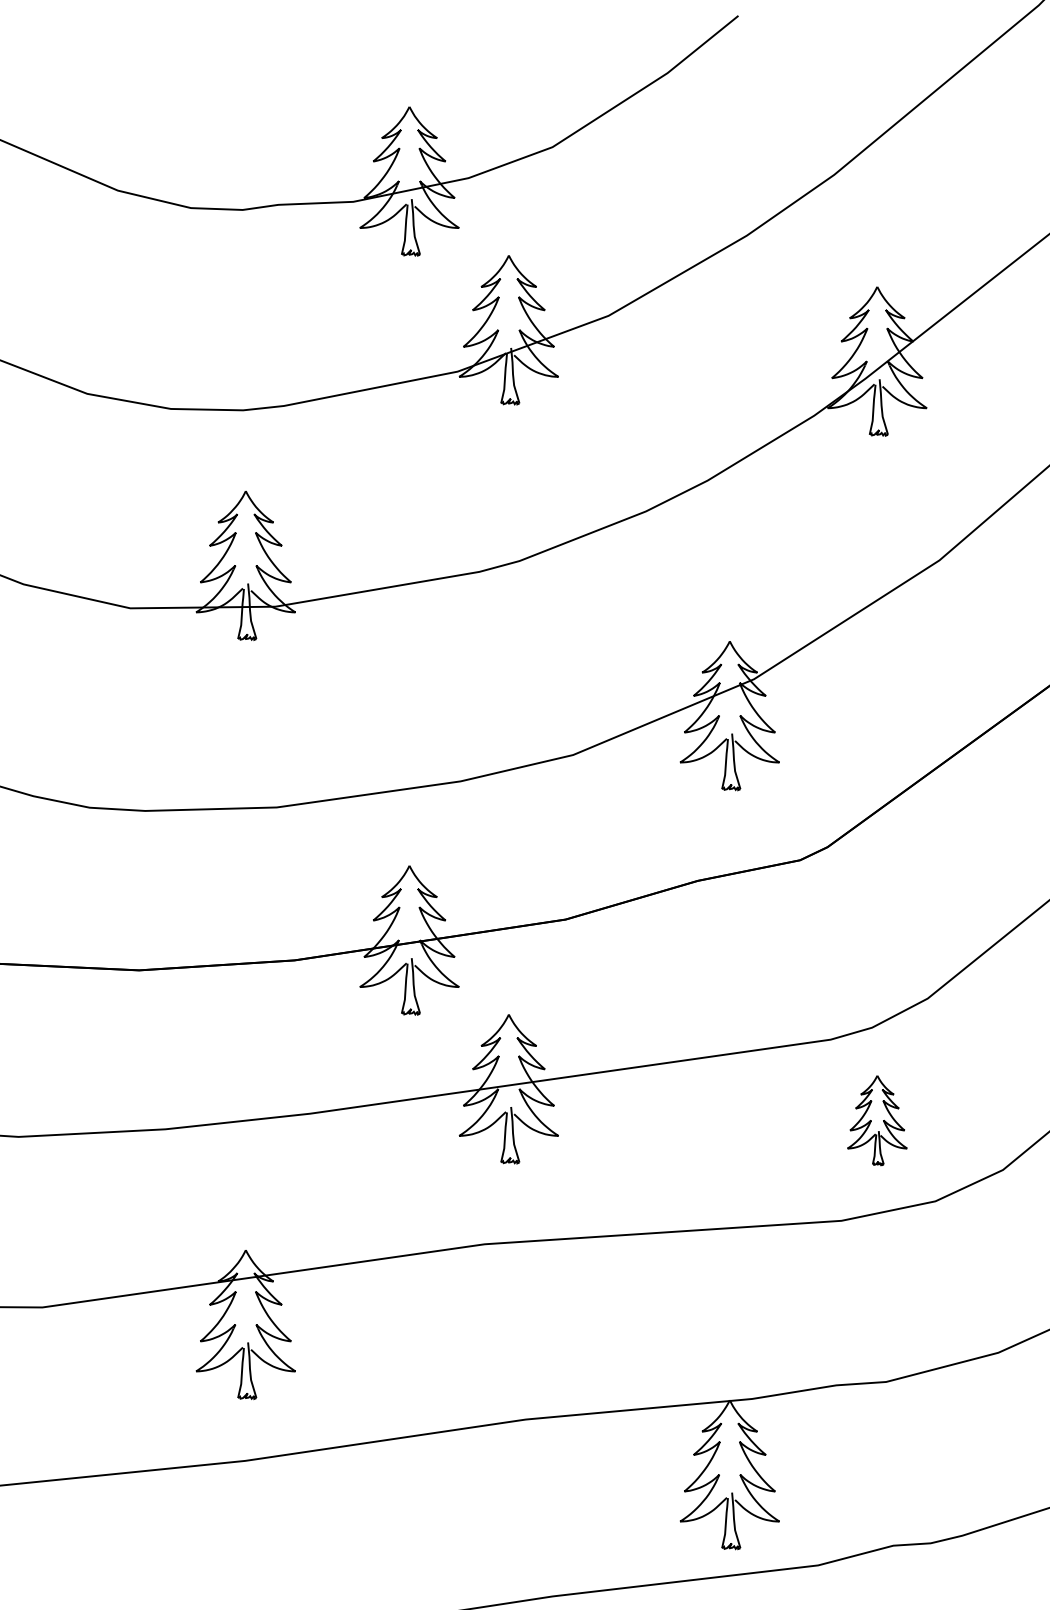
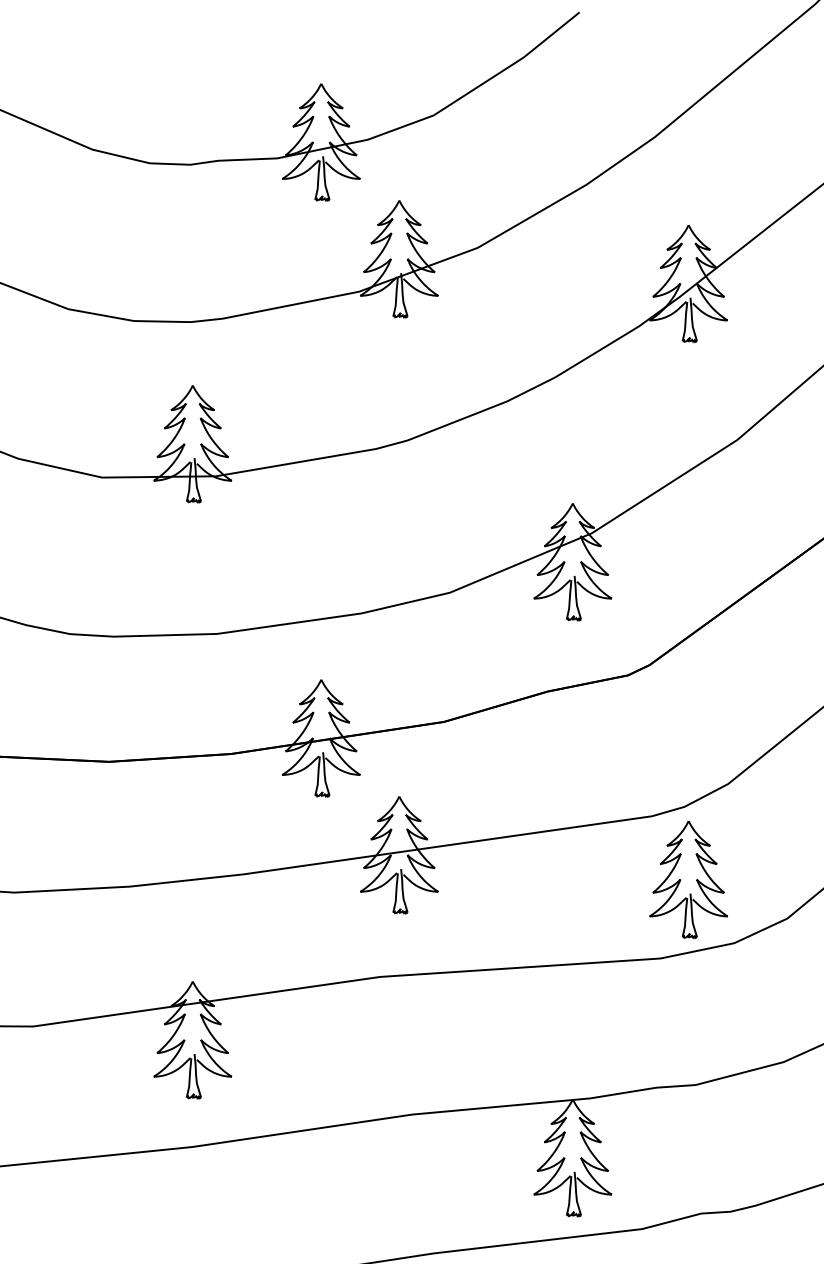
part: (877, 1120) -> (688, 879), size x1.67

